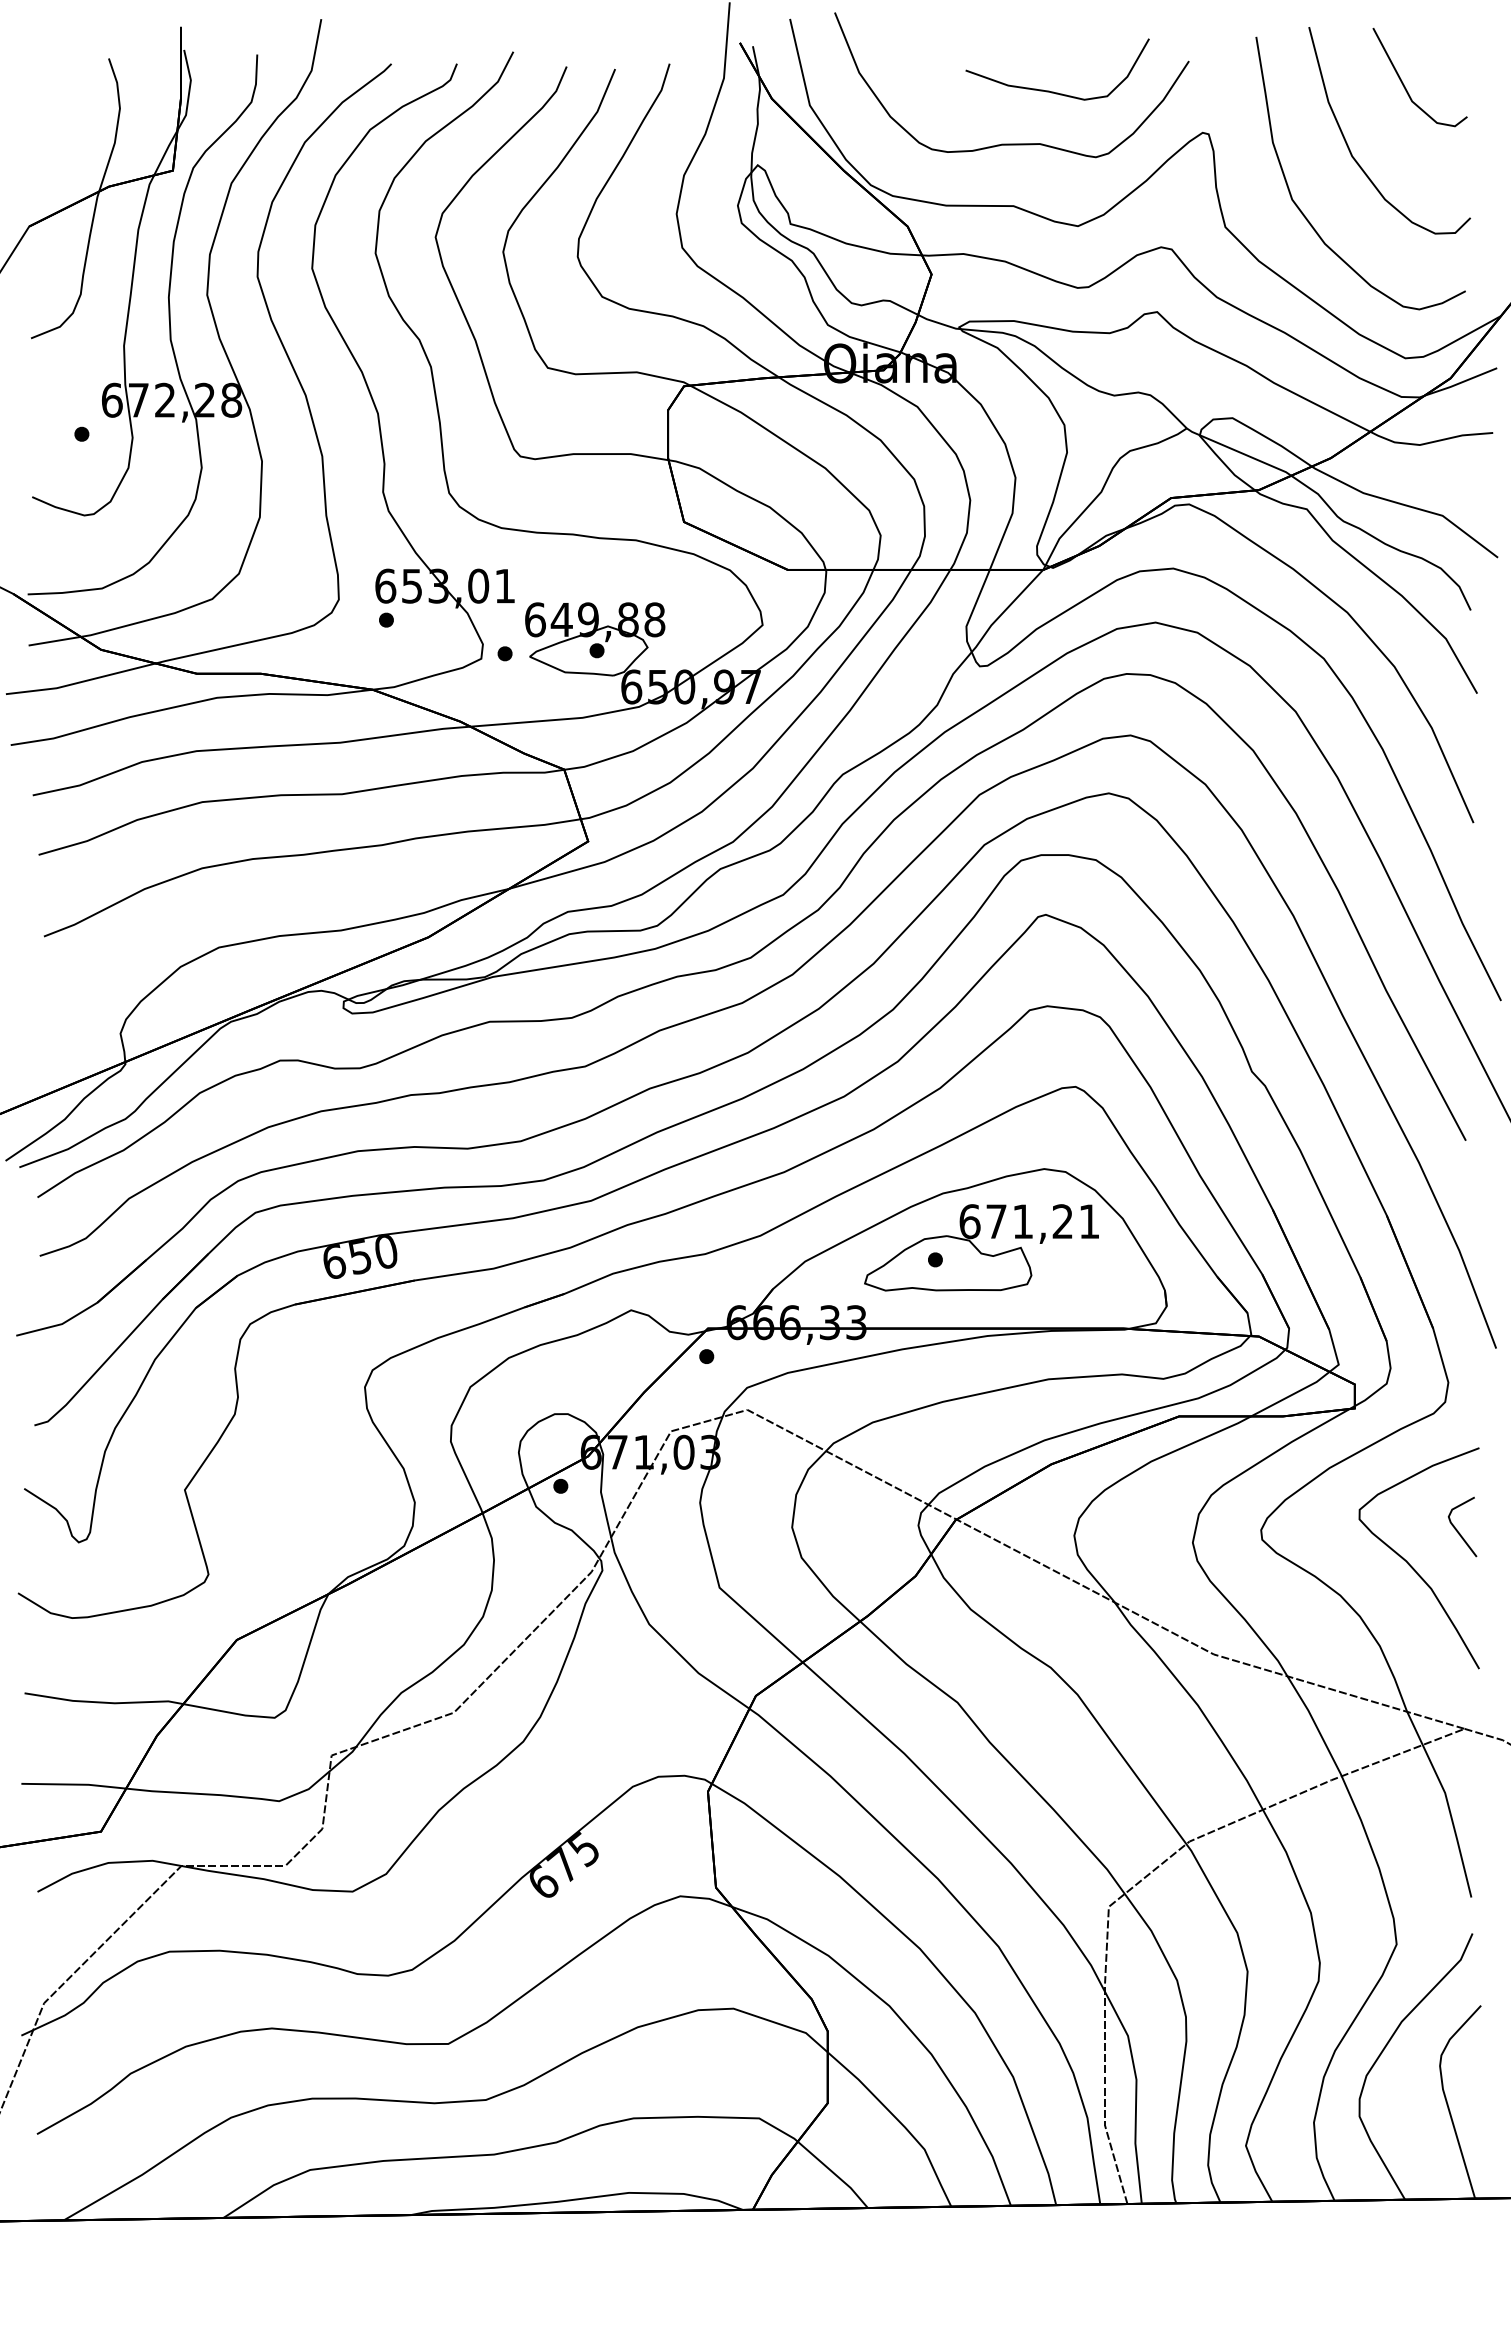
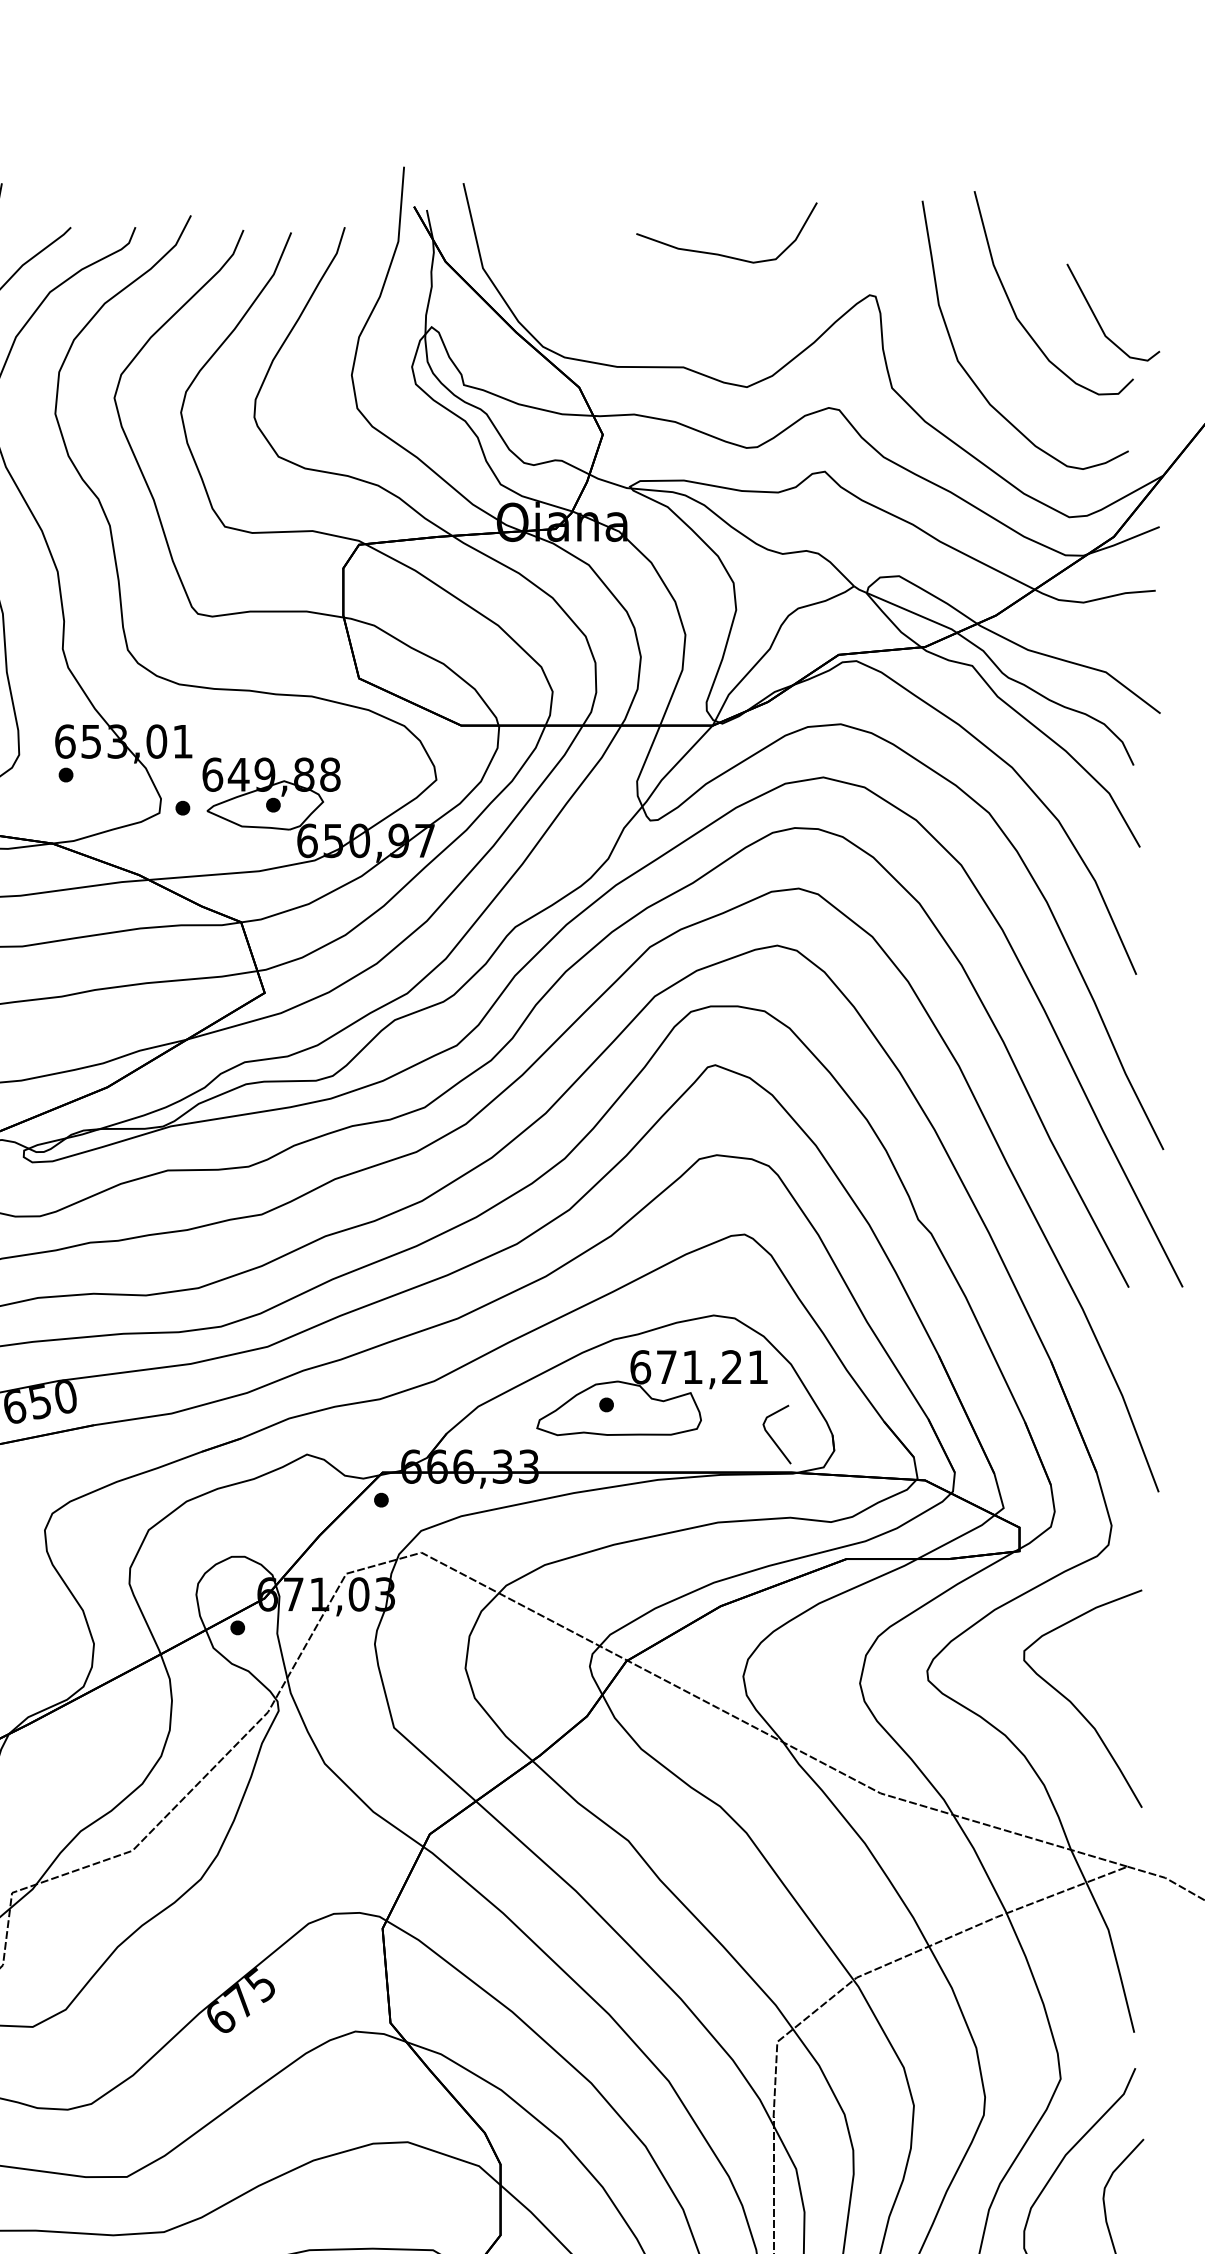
line: (1404, 84) -> (1097, 319), moved
curve: (1011, 143) -> (681, 305), removed
line: (1457, 1529) -> (772, 1437), moved

